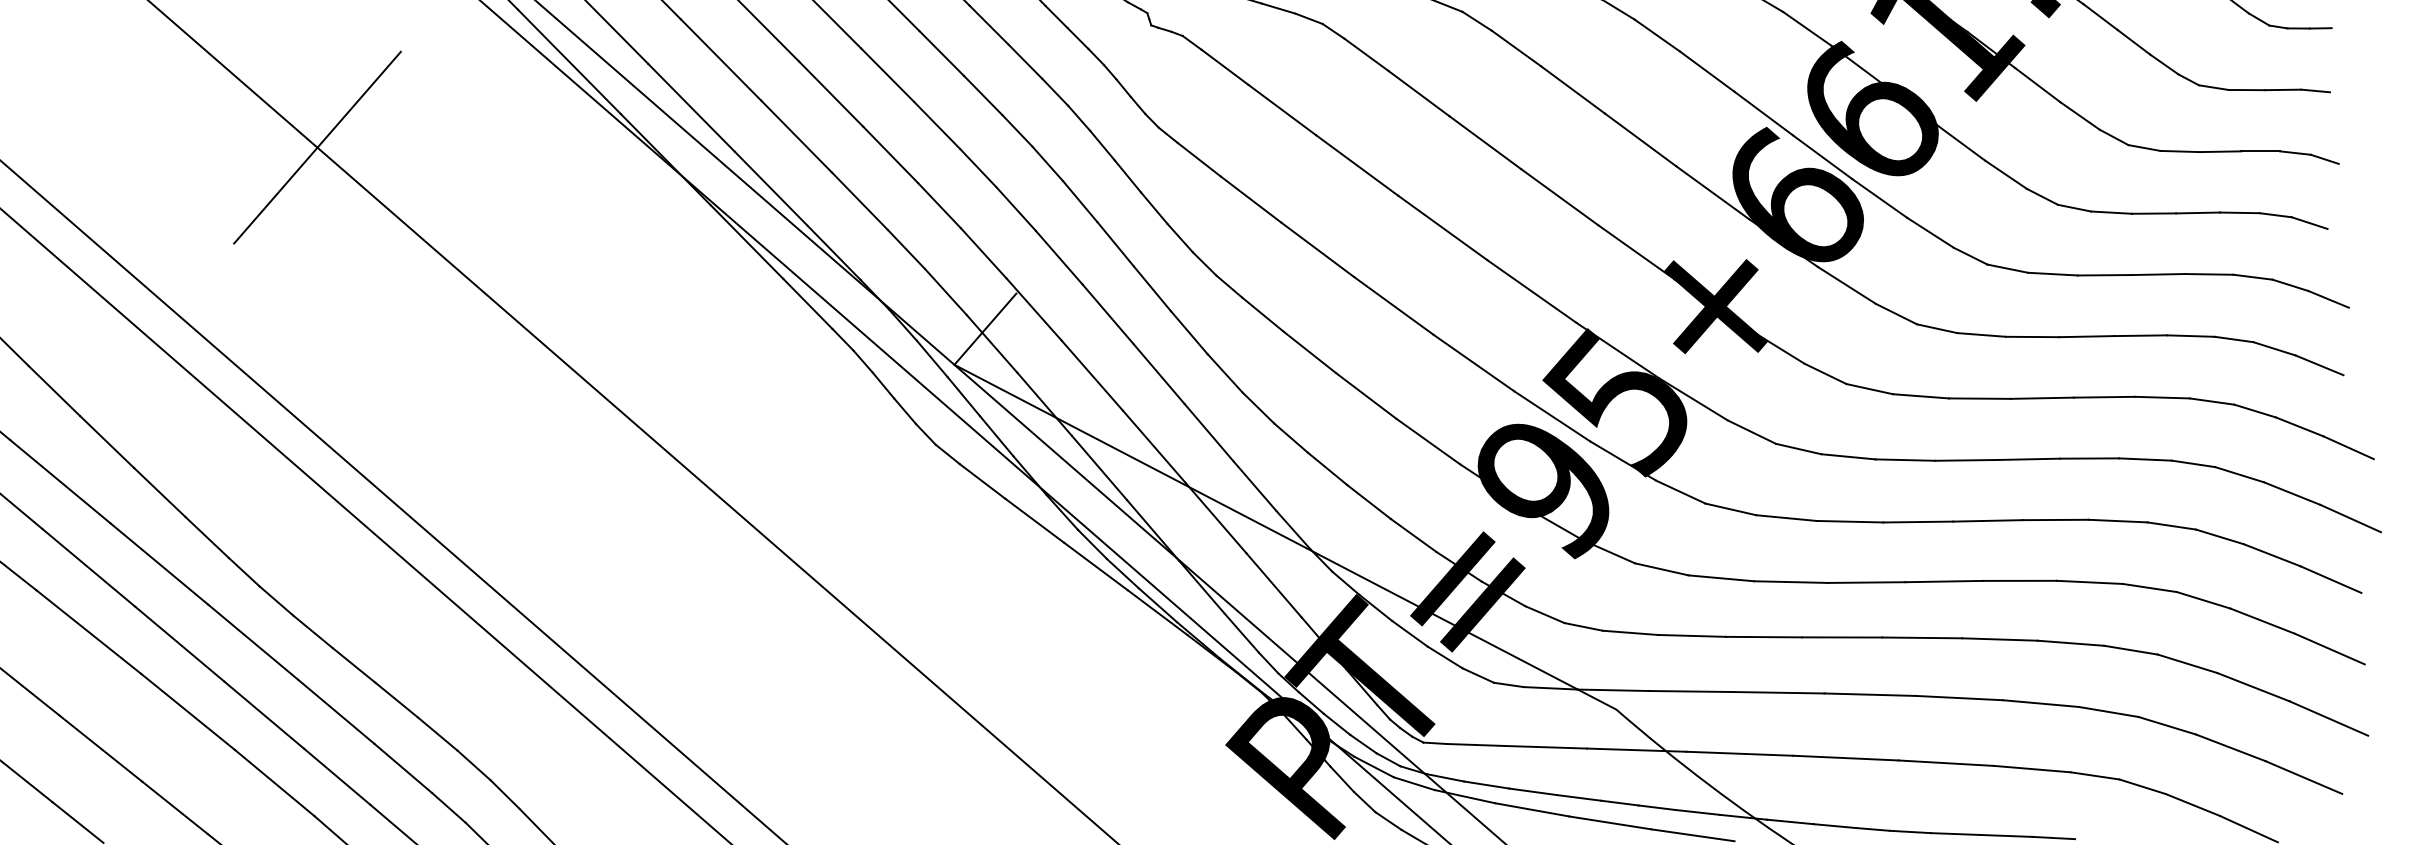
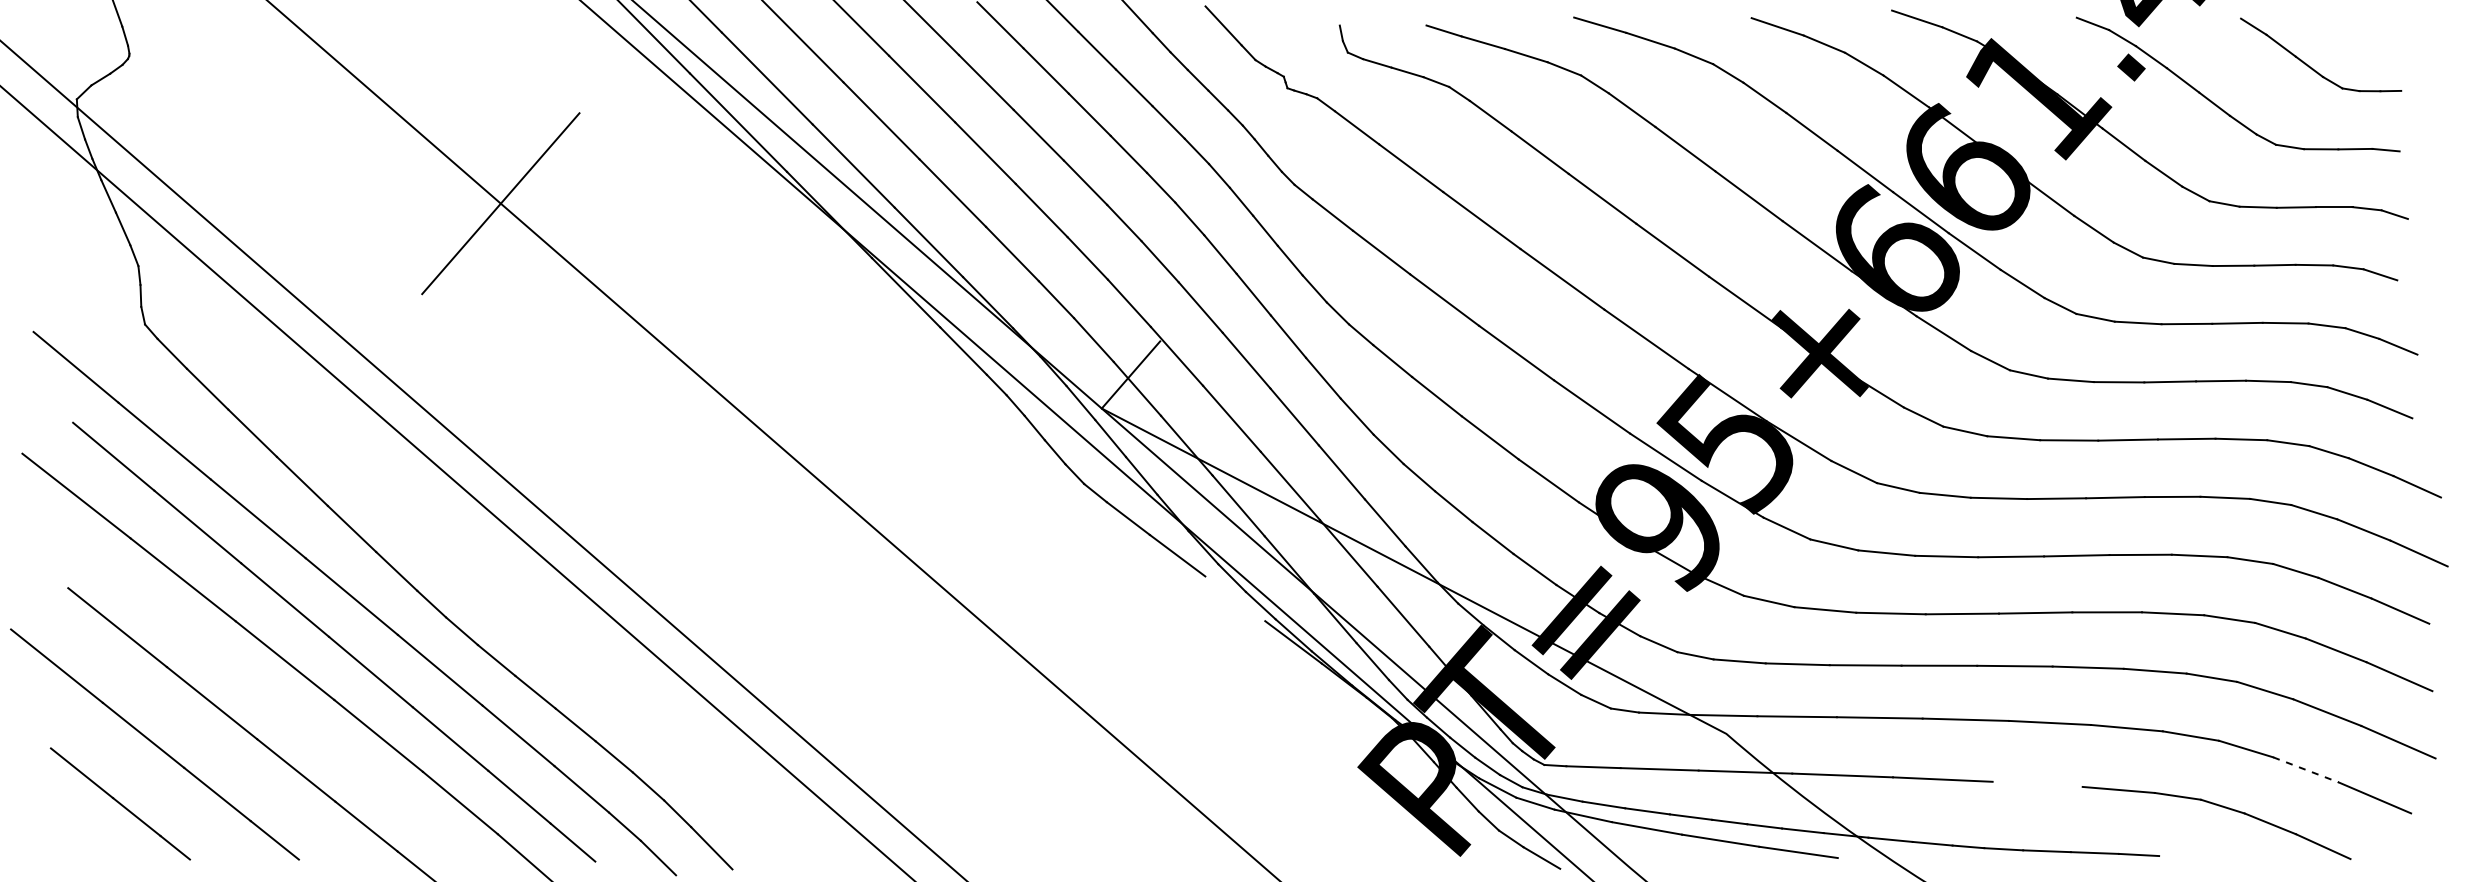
line: (1096, 566) -> (1235, 598), removed
line: (2231, 748) -> (2306, 770), solid -> dashed
line: (1946, 762) -> (2037, 783), removed

